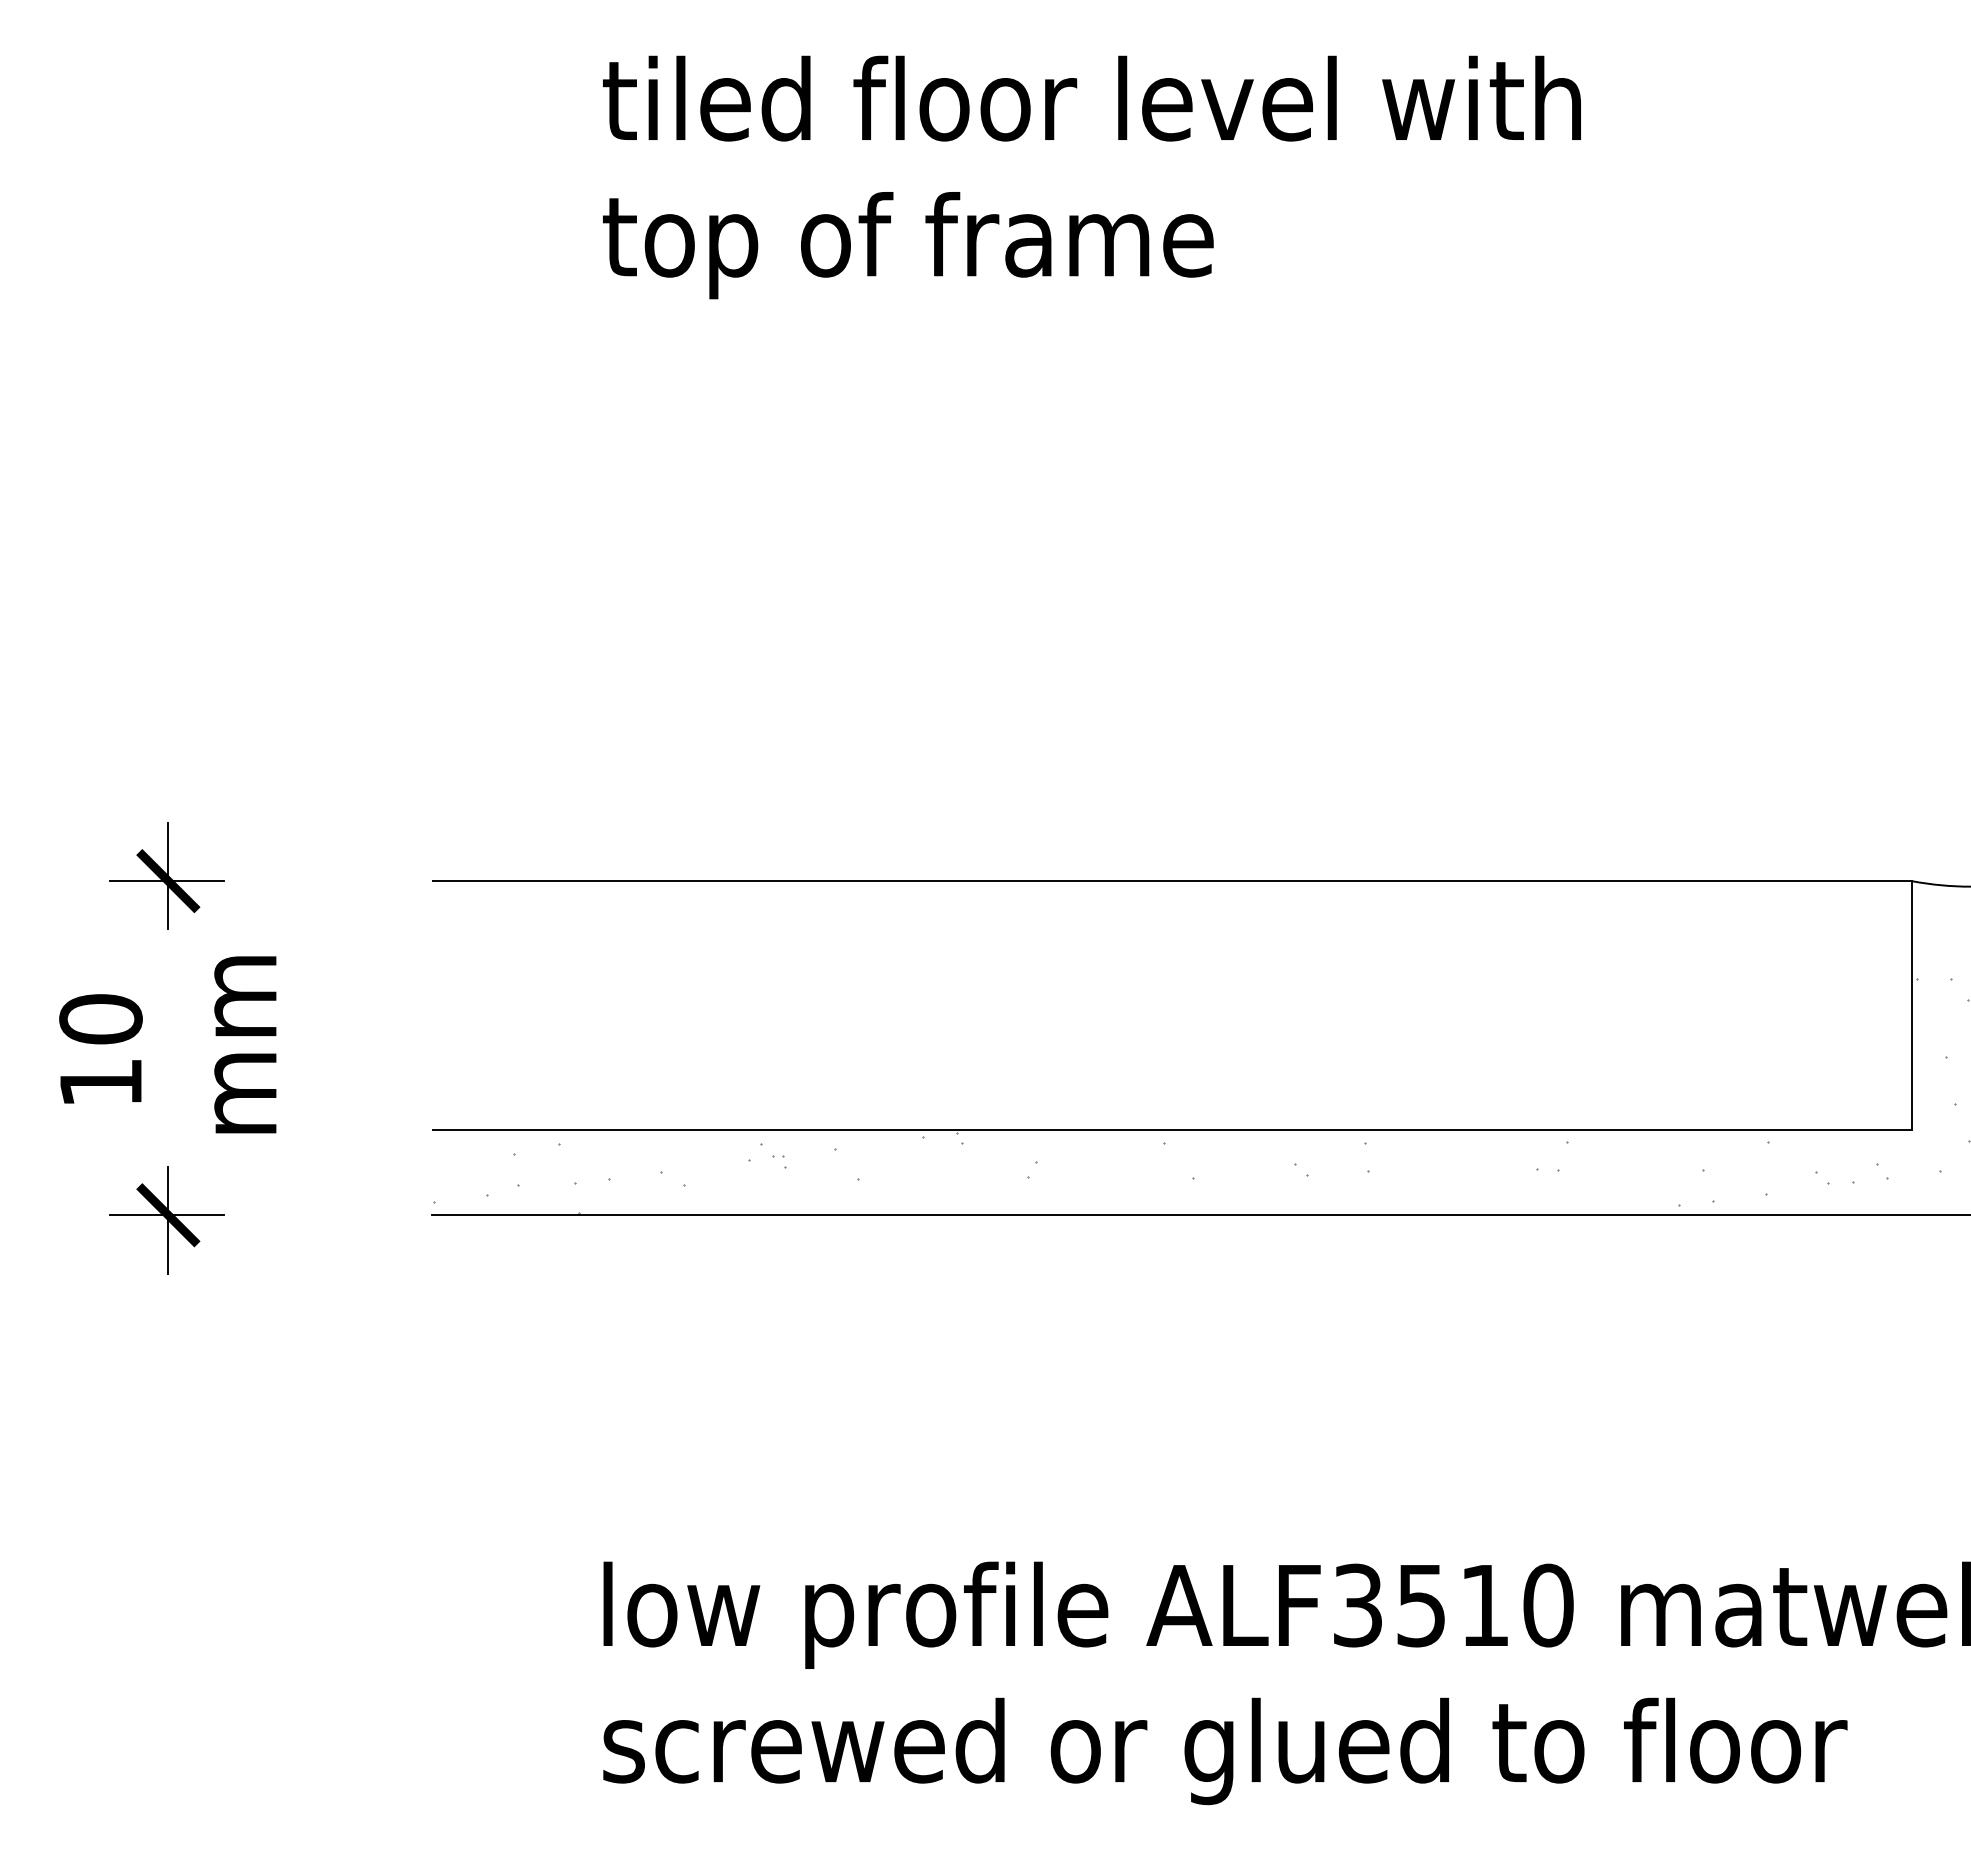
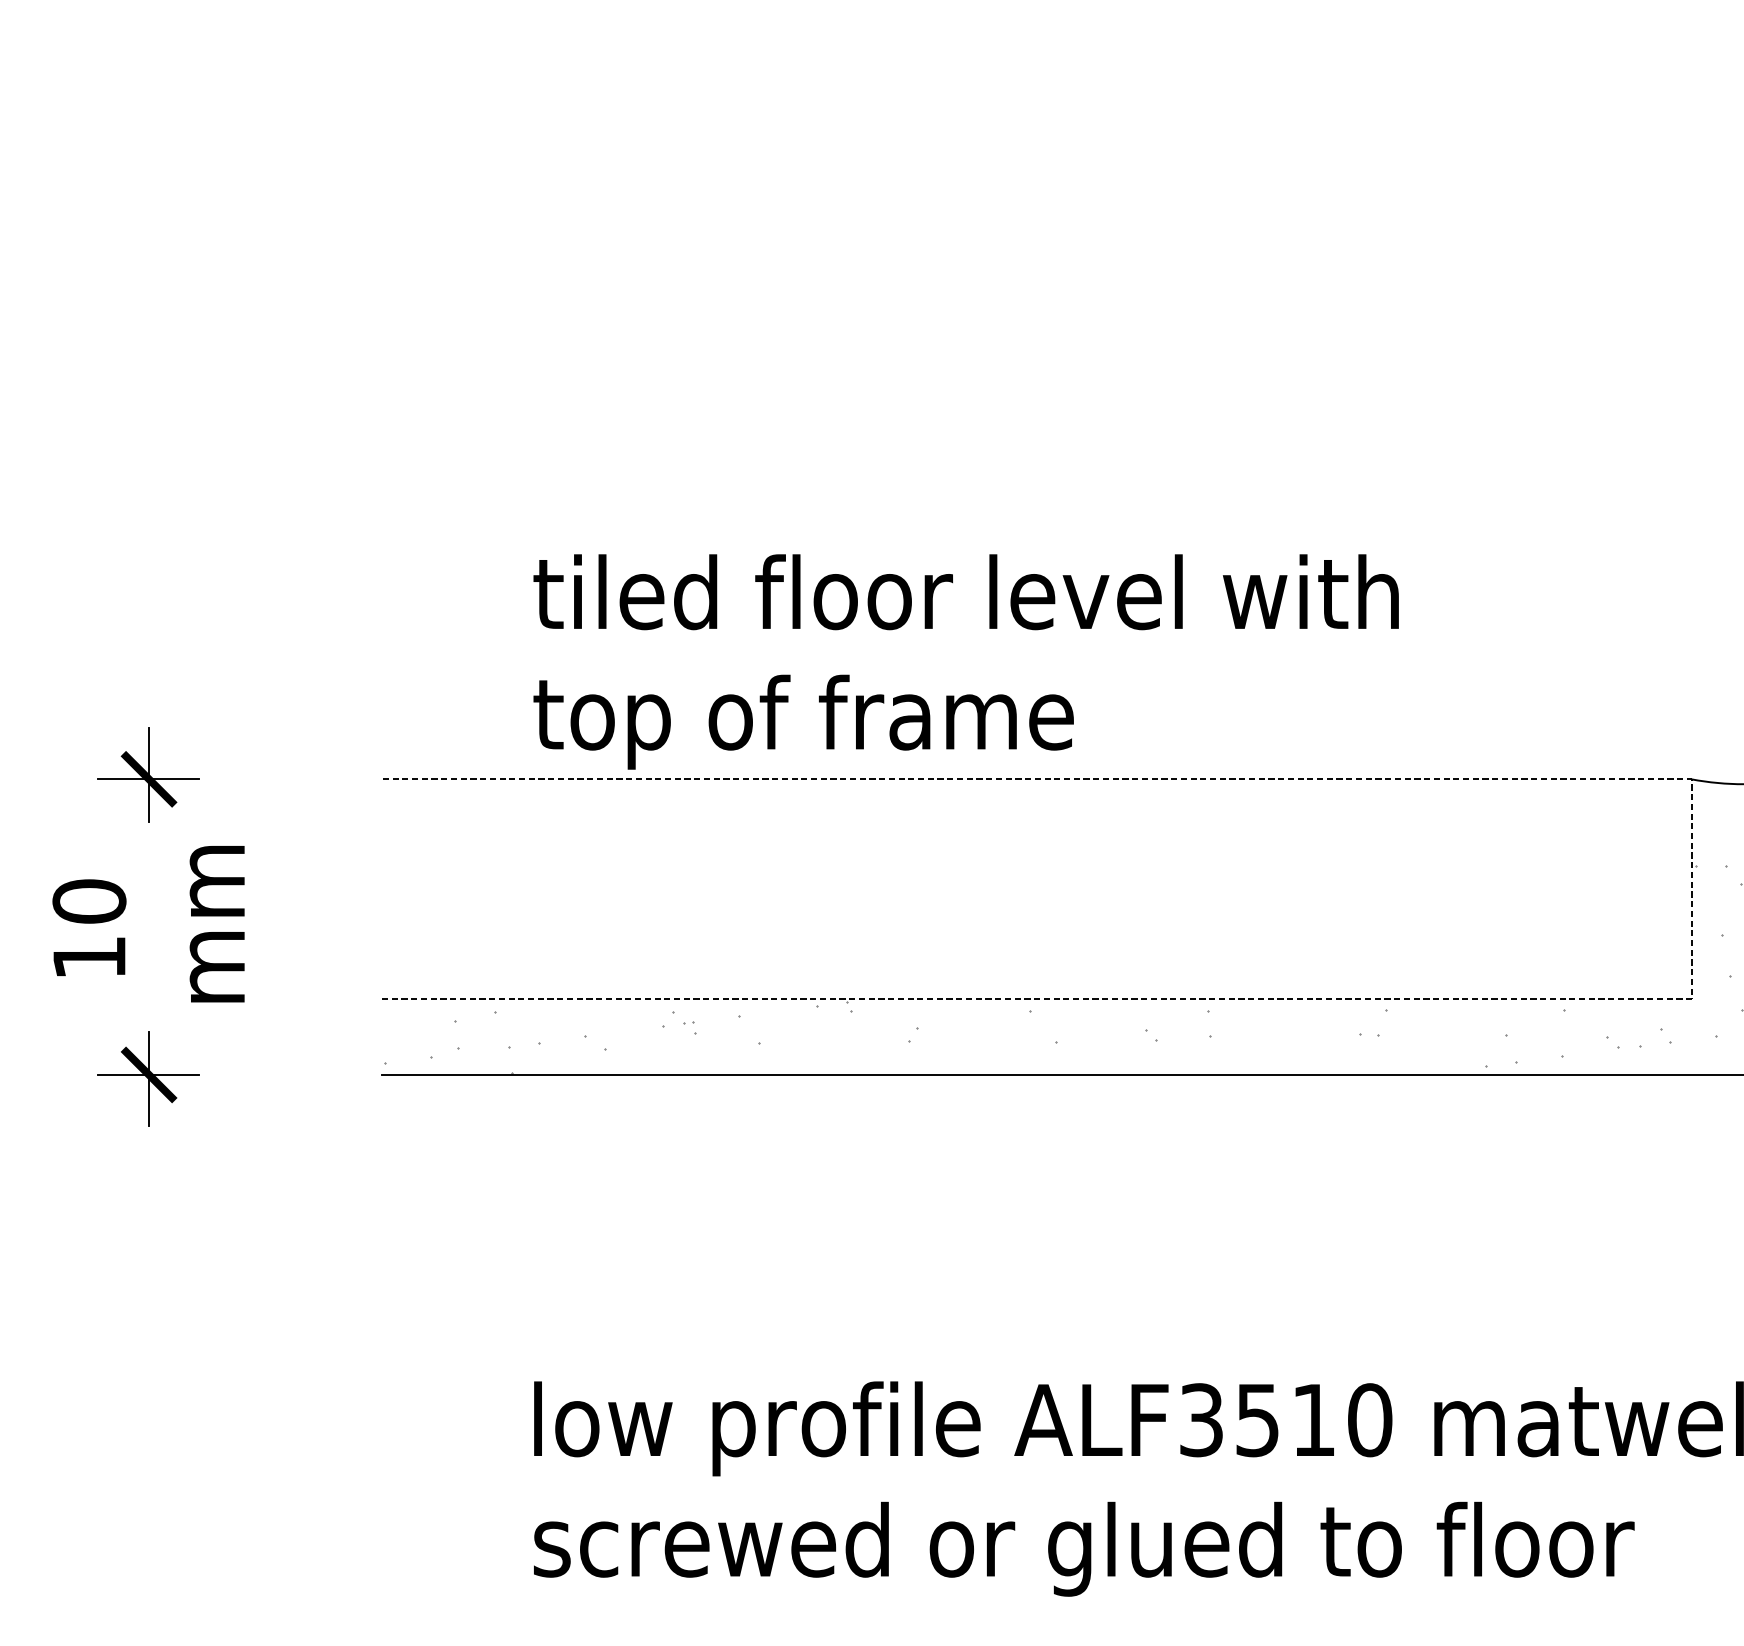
text: (1091, 177) -> (965, 661), moved
line: (1911, 1004) -> (1691, 888), solid -> dashed

